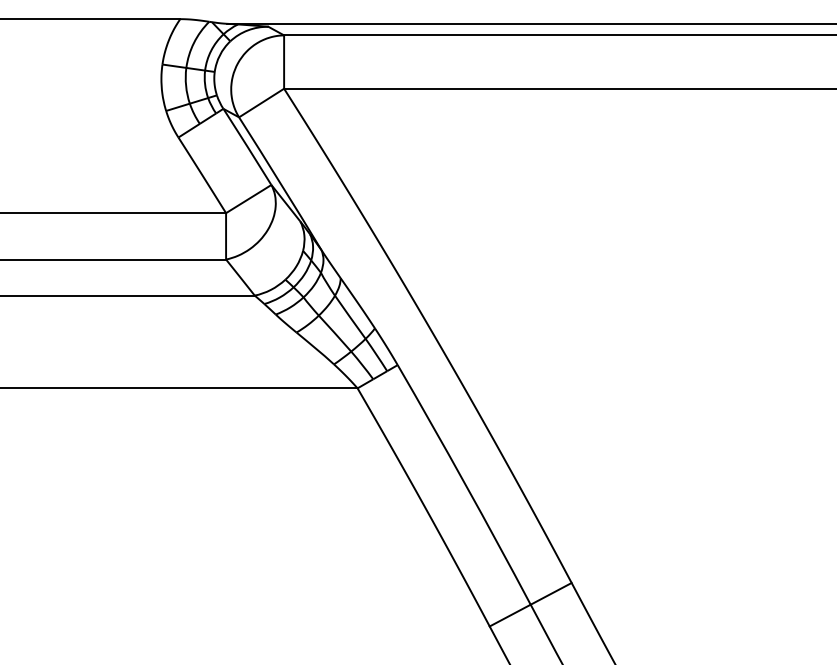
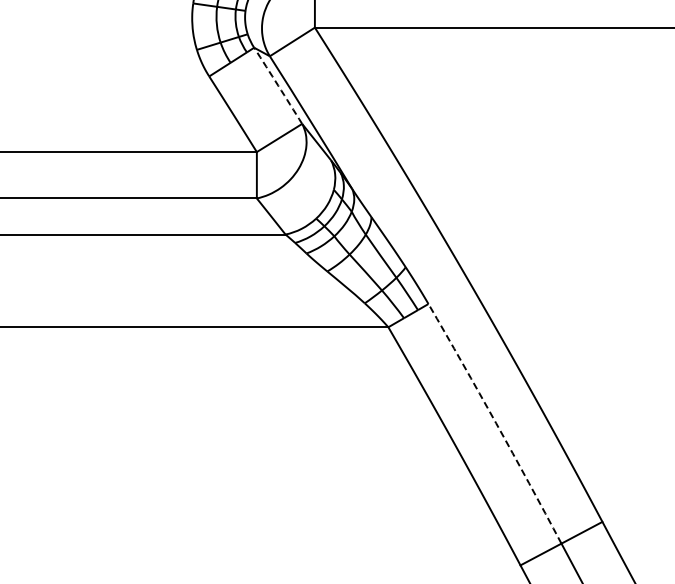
arc: (247, 146) -> (278, 85), solid -> dashed
arc: (465, 484) -> (496, 423), solid -> dashed

